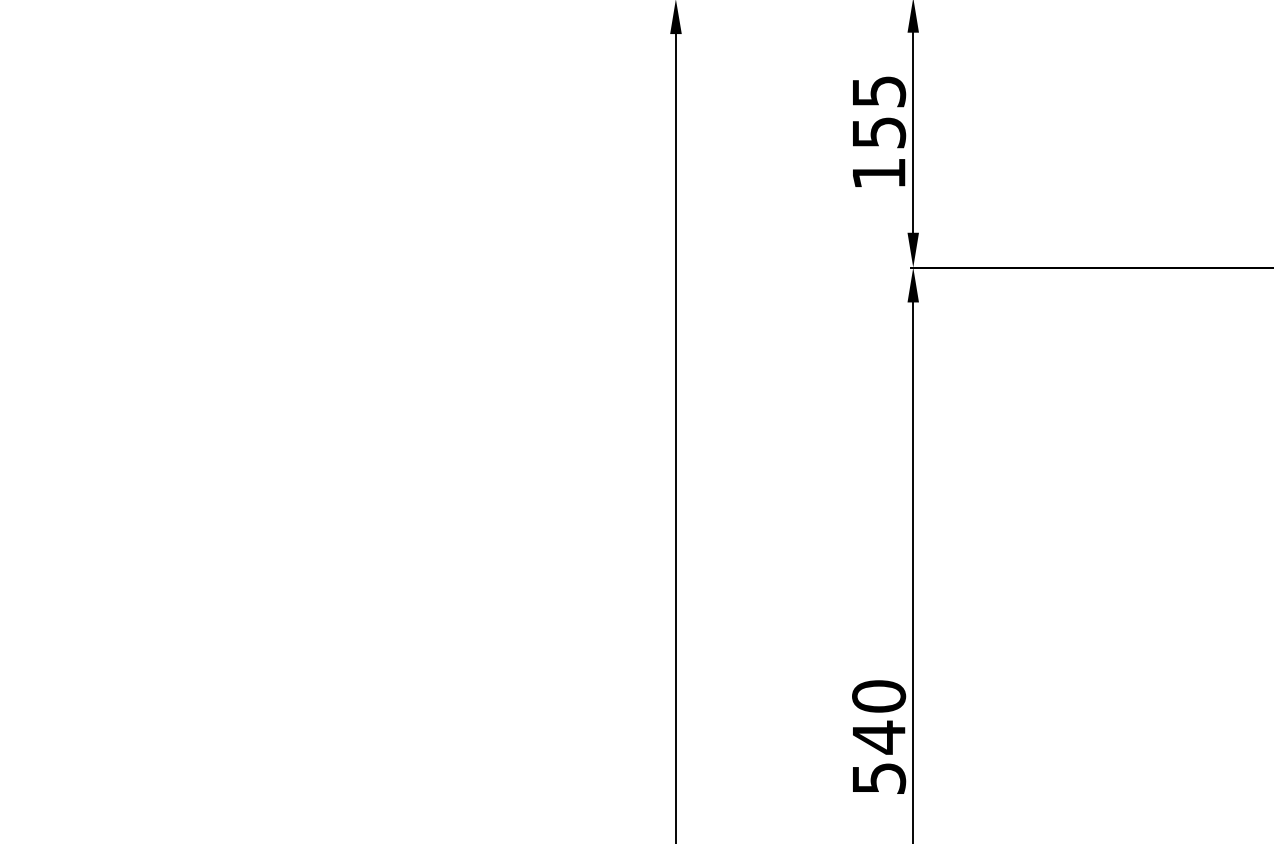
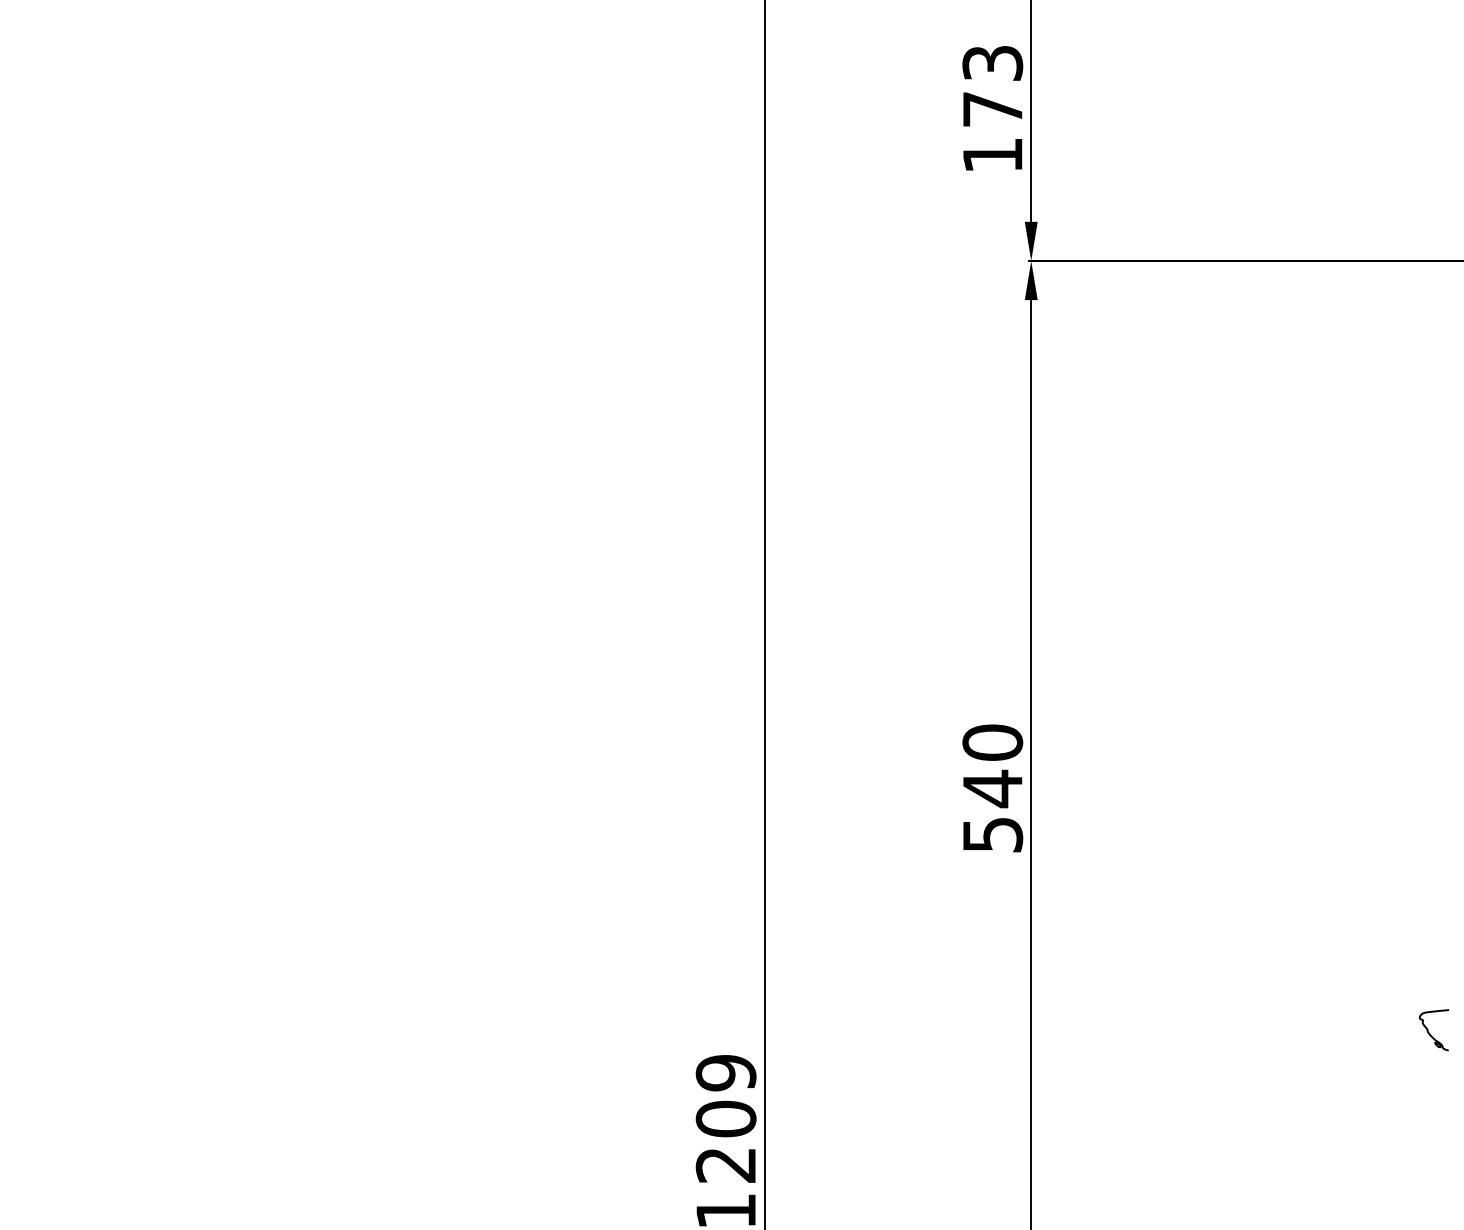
text: (878, 112) -> (992, 86), 155 -> 173

